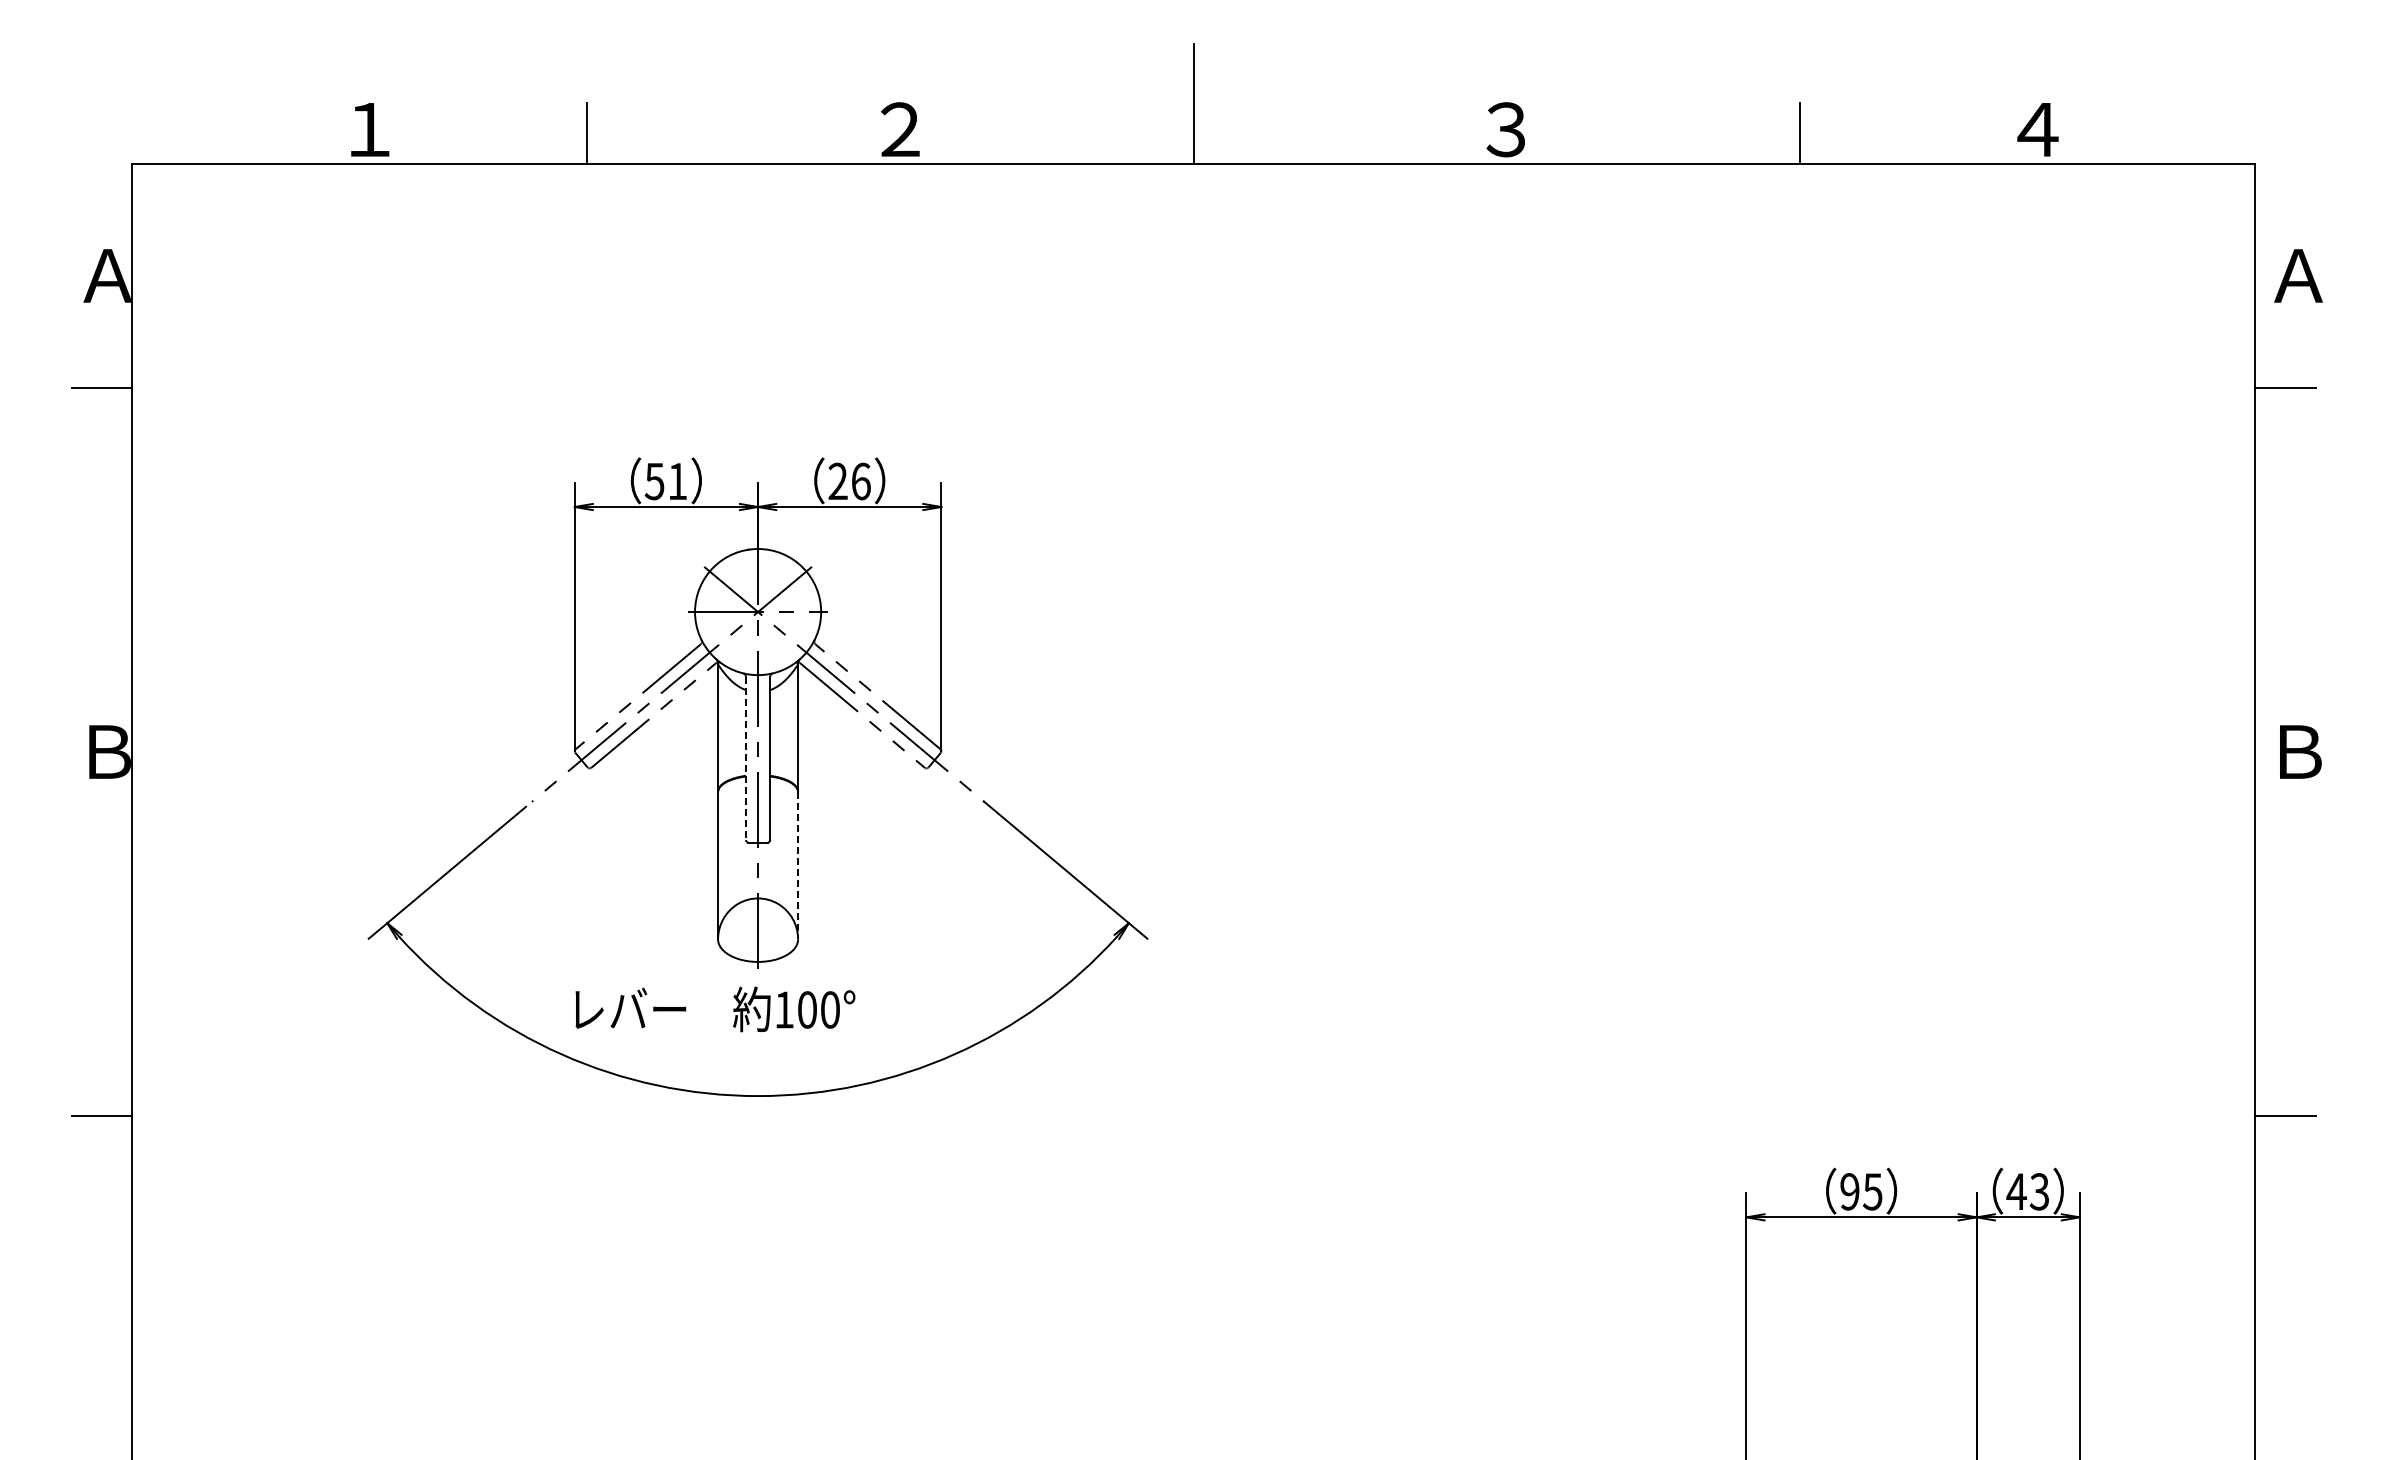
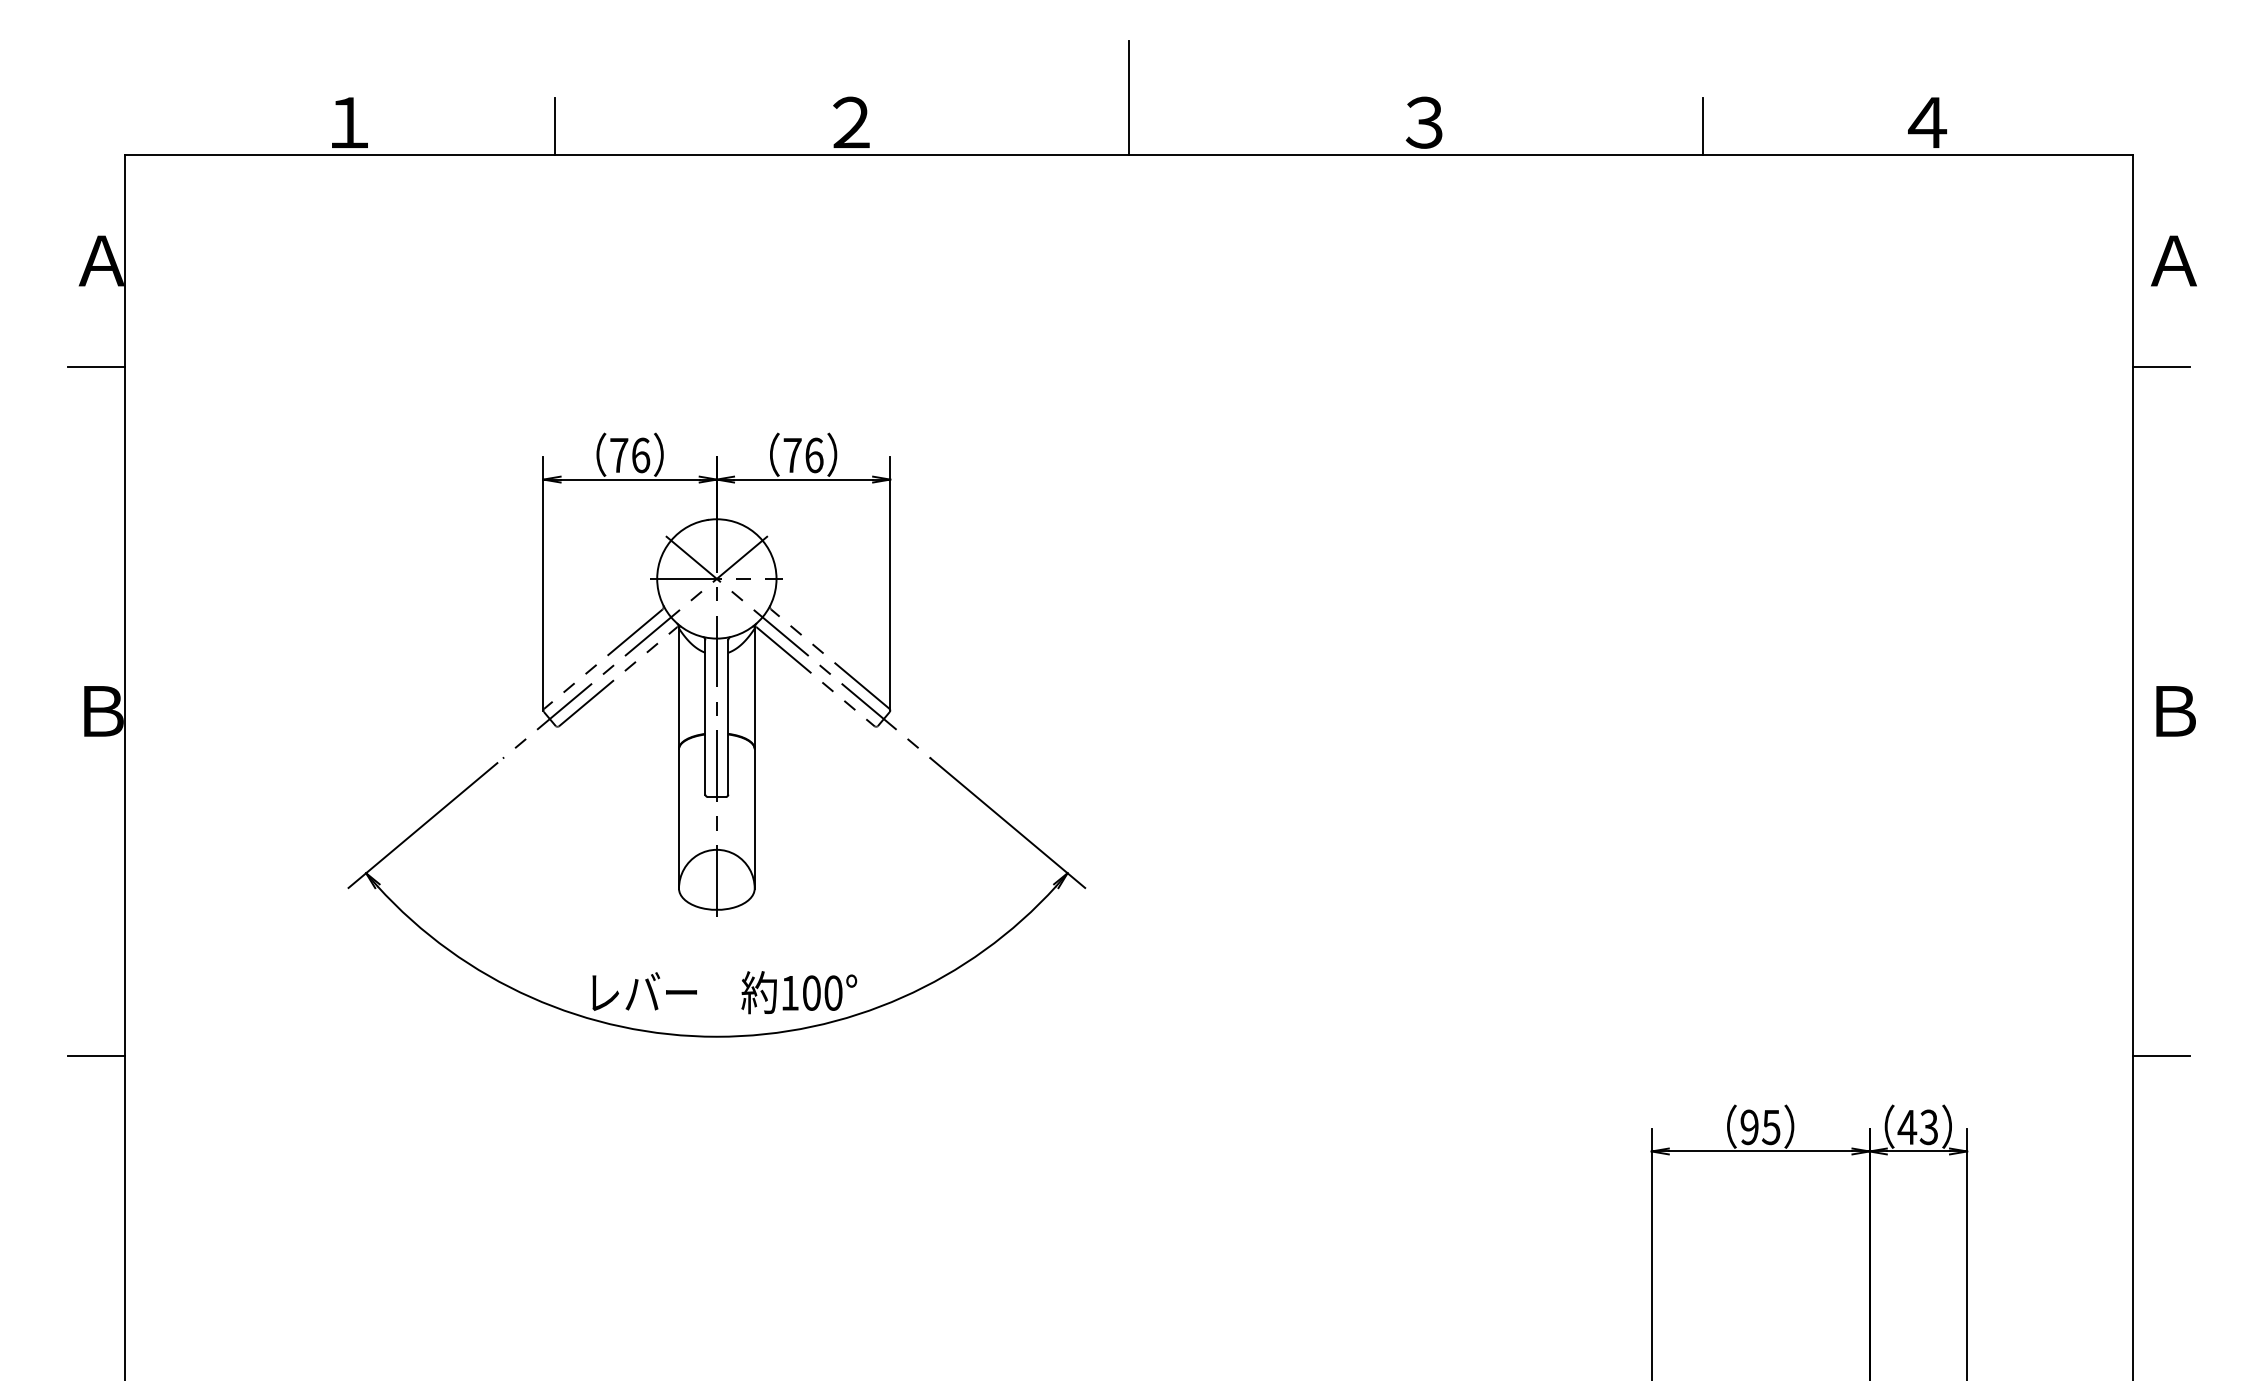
text: (837, 480) -> (791, 454), 26 -> 76
text: (665, 481) -> (629, 455), 51 -> 76
line: (745, 758) -> (704, 717), dashed -> solid
line: (798, 865) -> (755, 818), dashed -> solid
text: (715, 1009) -> (724, 992), moved

